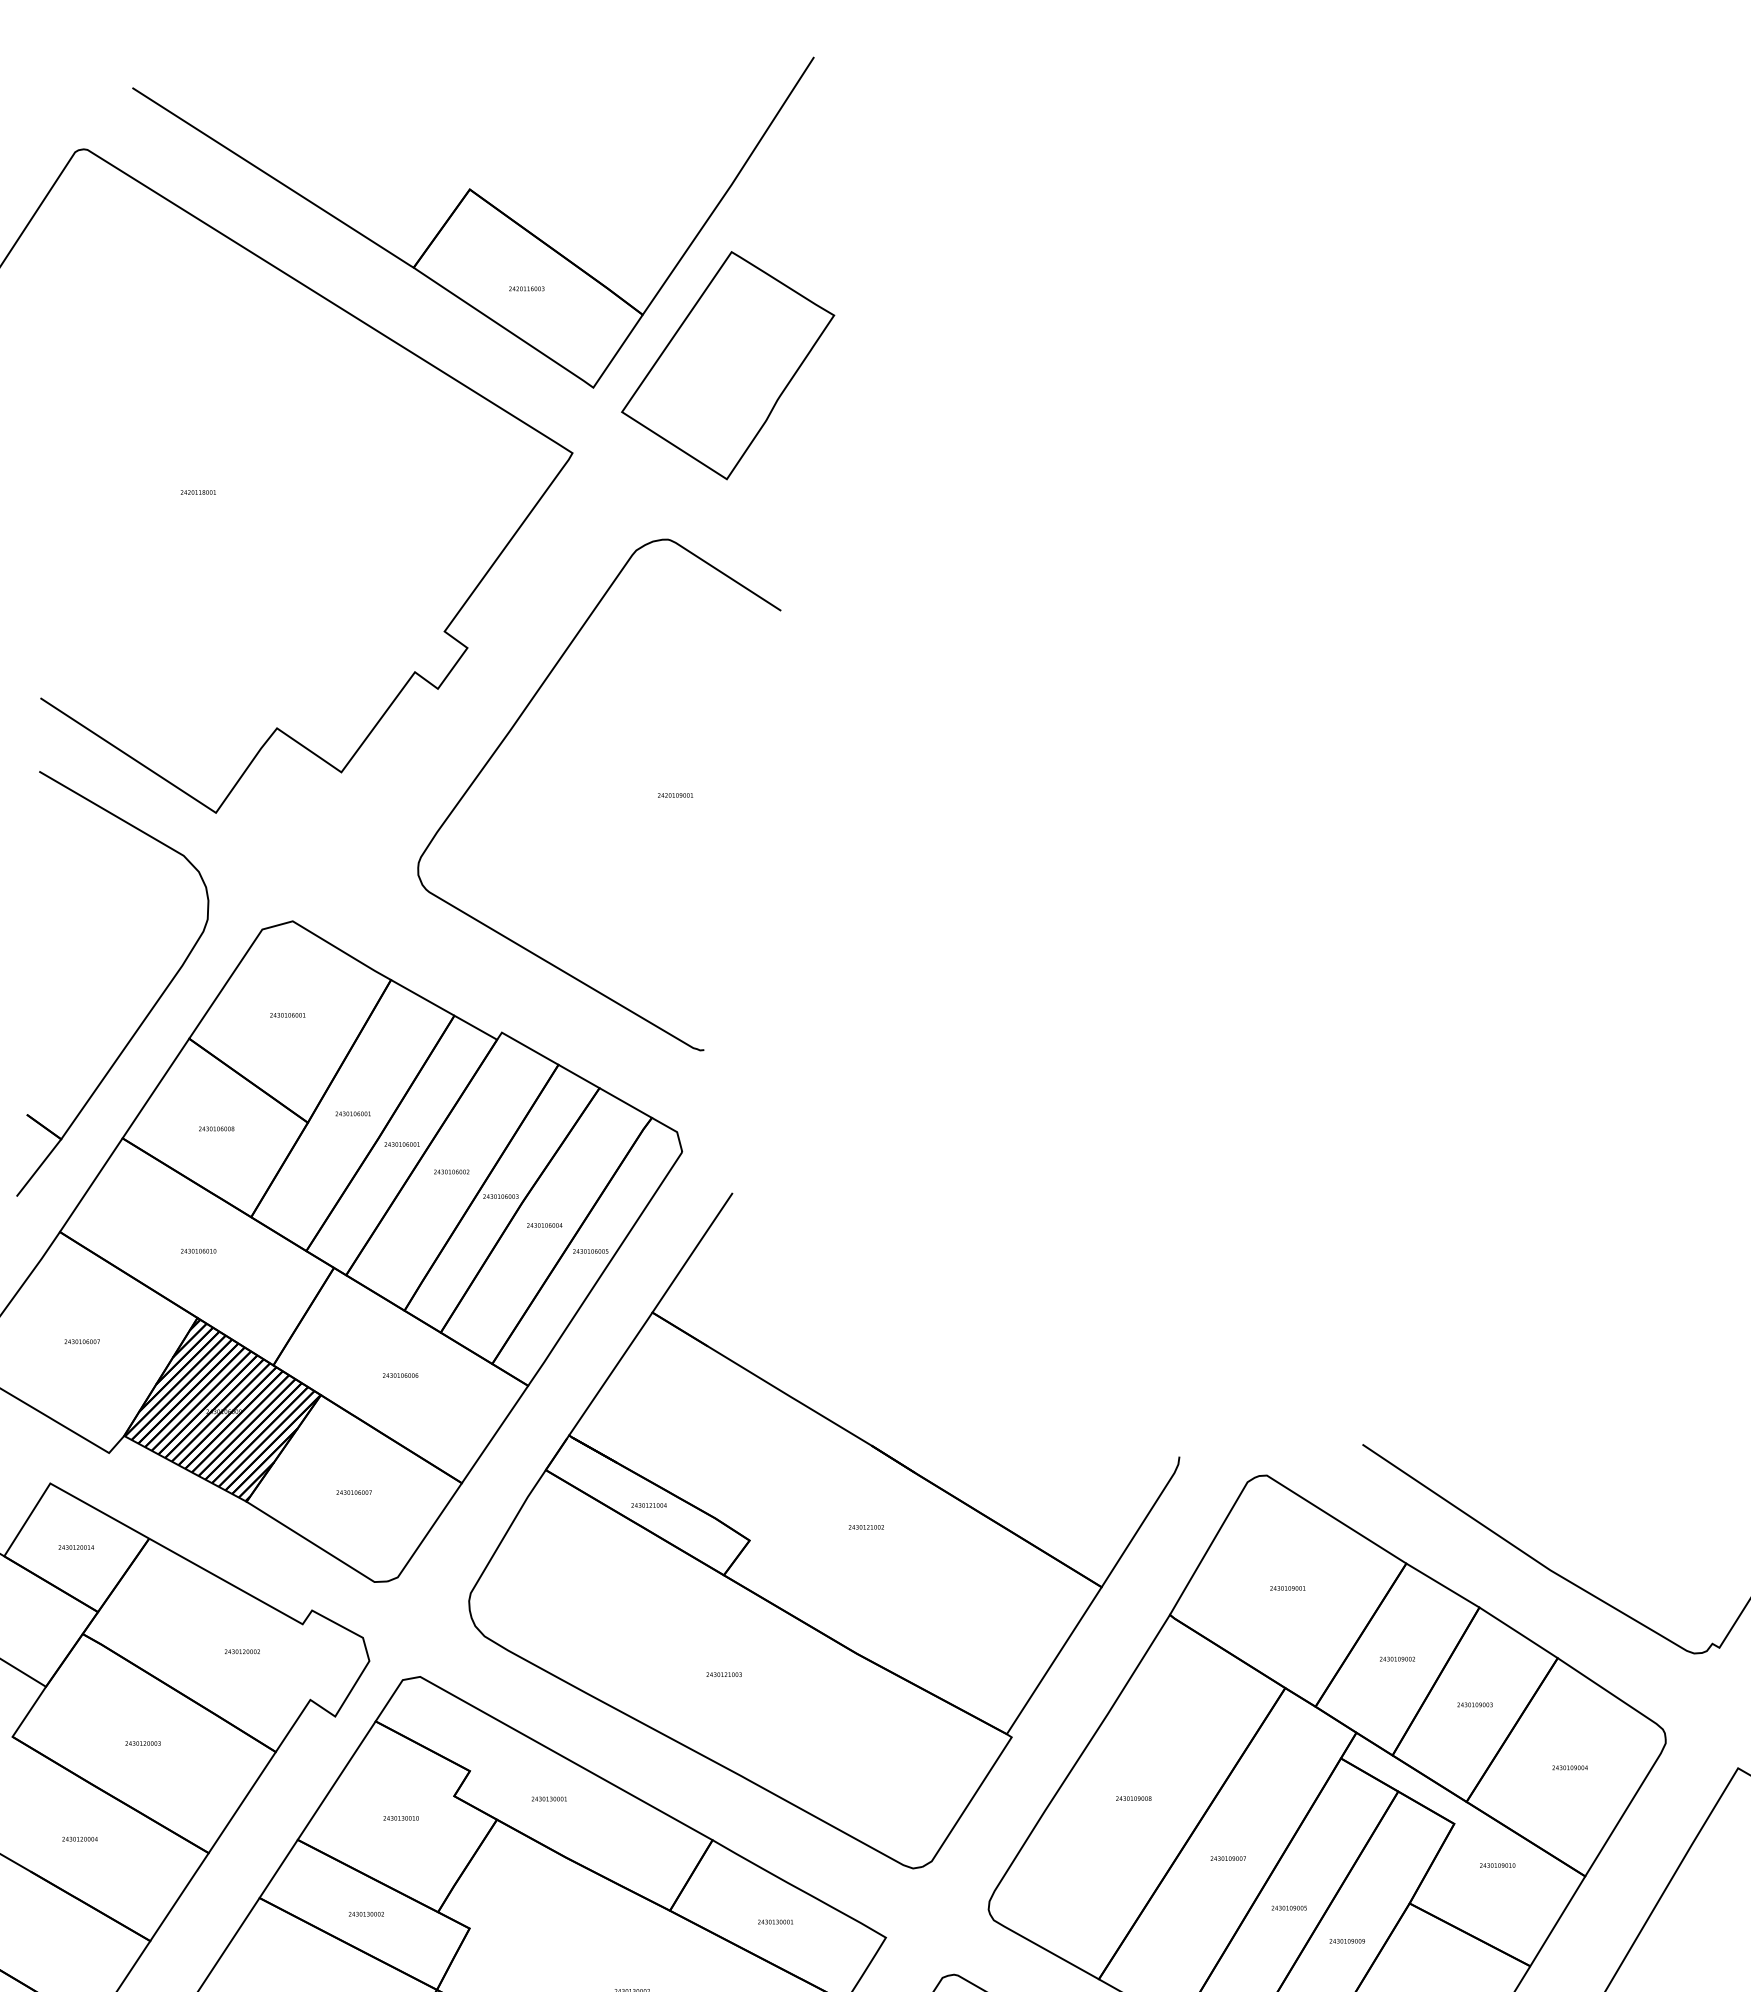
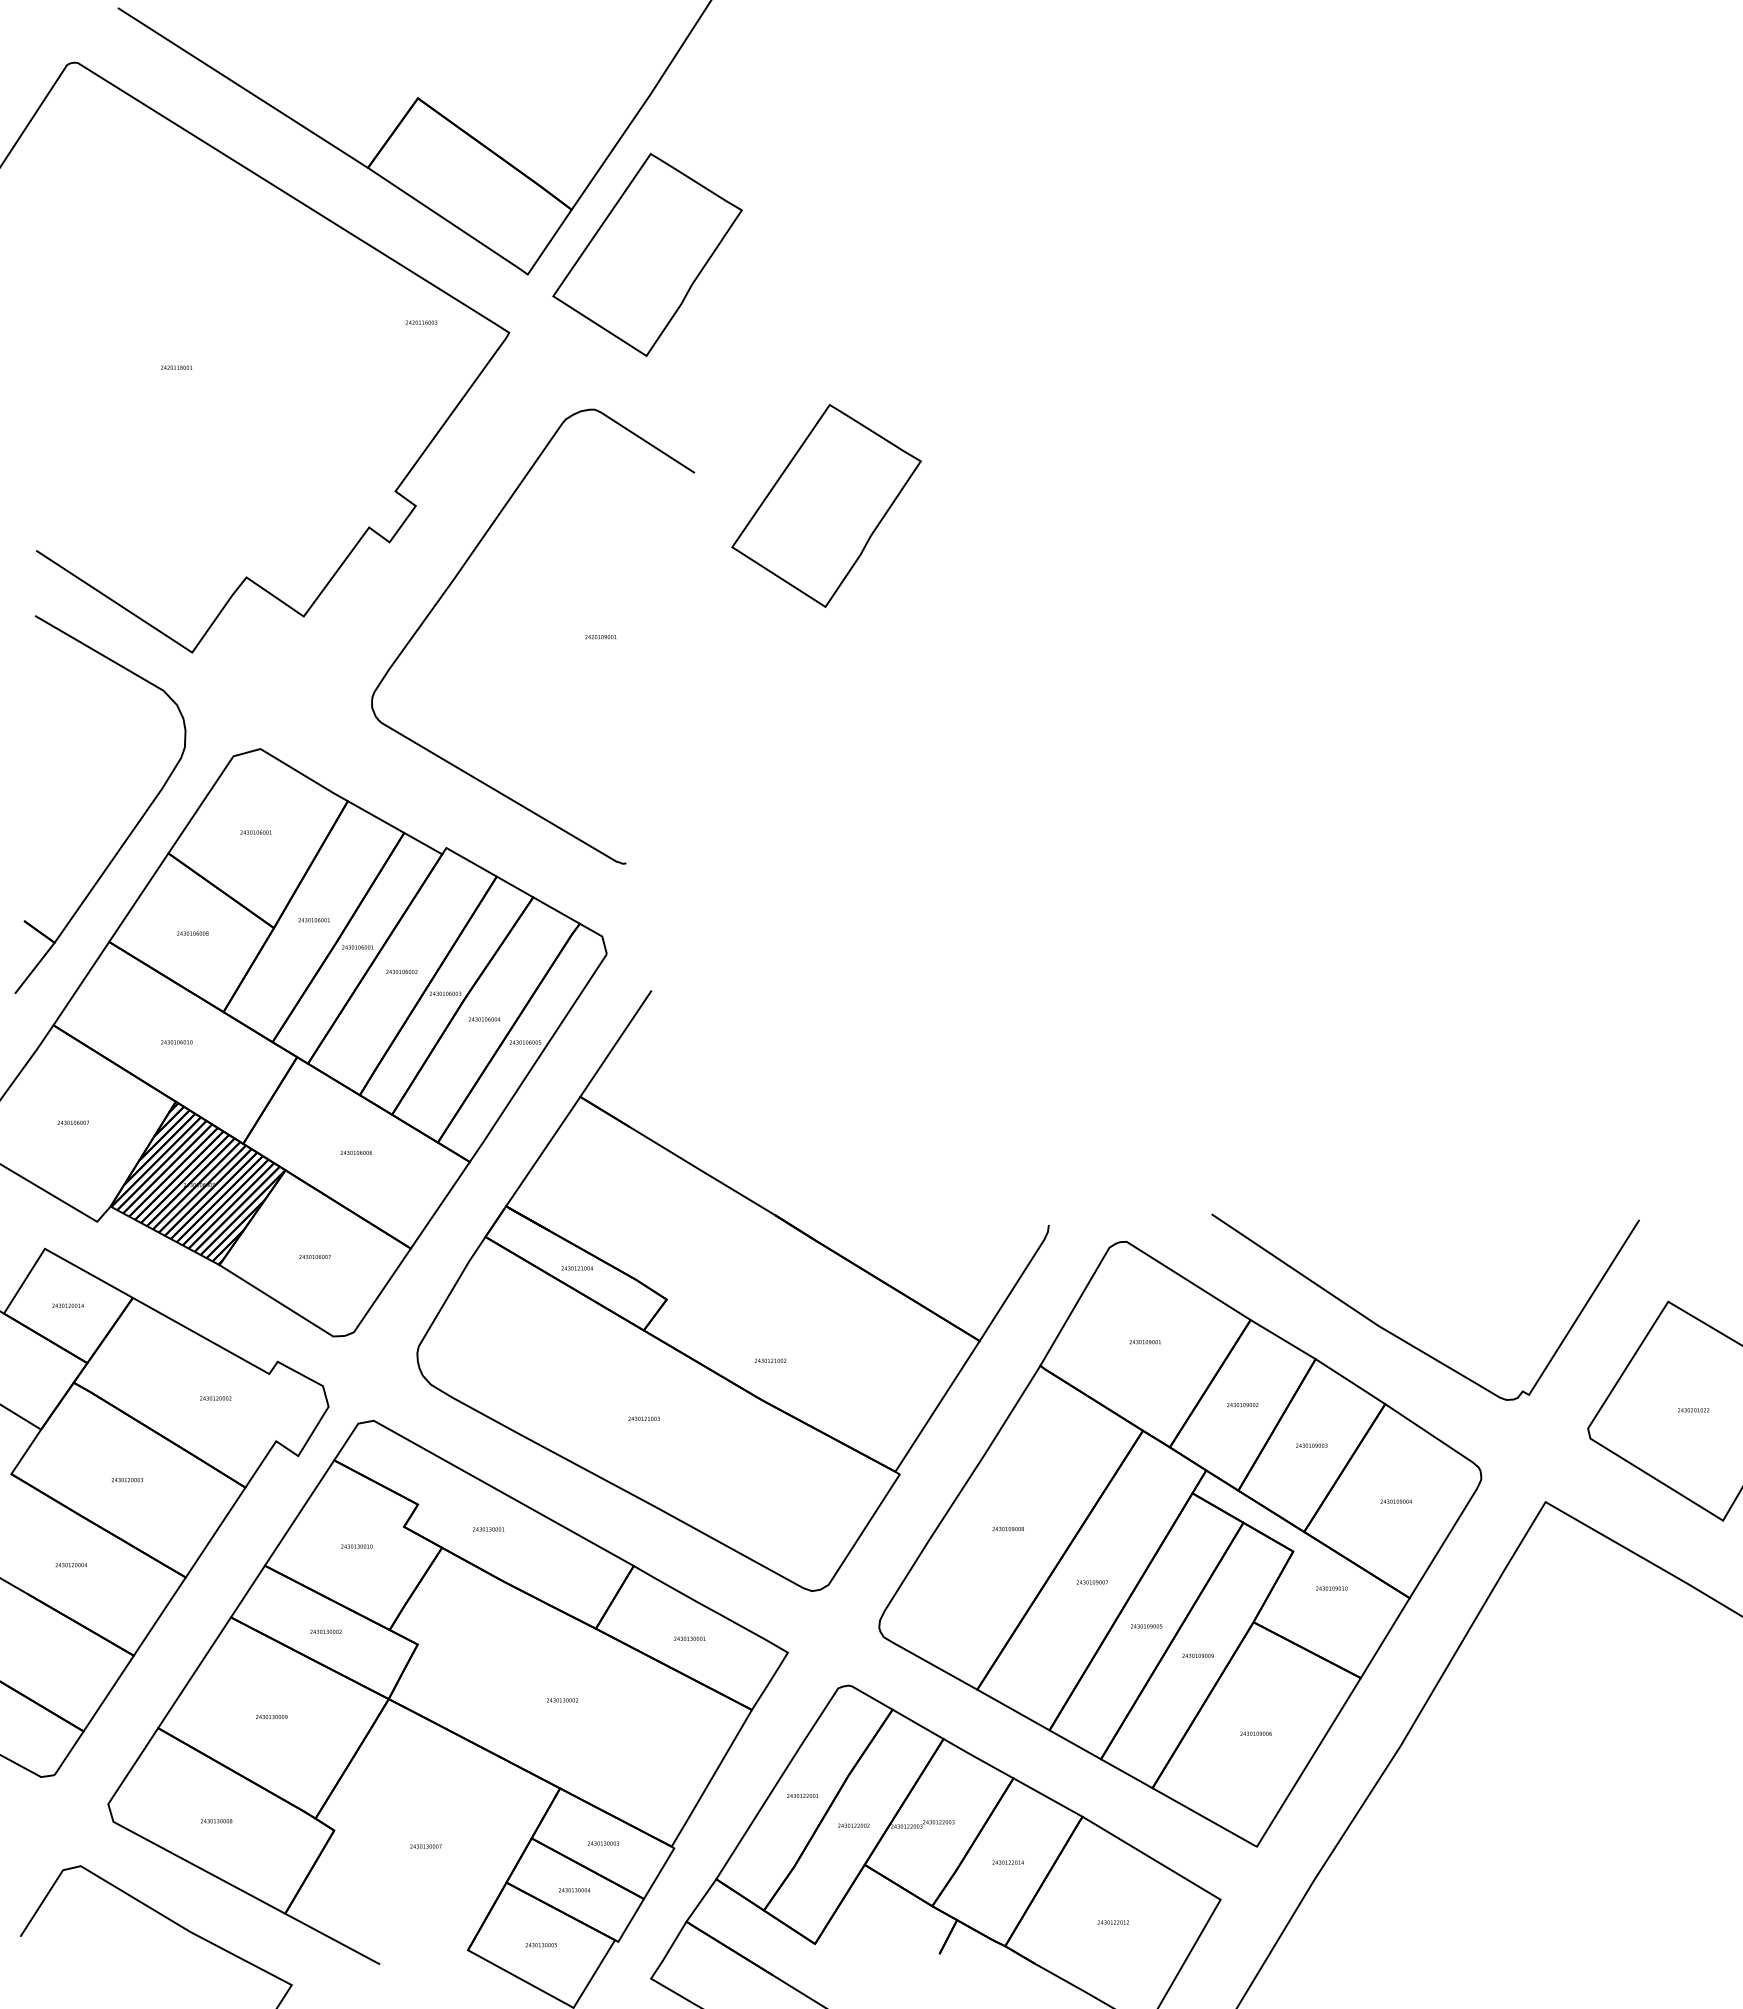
text: (526, 288) -> (421, 322), moved
part: (929, 647) -> (826, 505), added
text: (866, 1526) -> (770, 1360), moved

